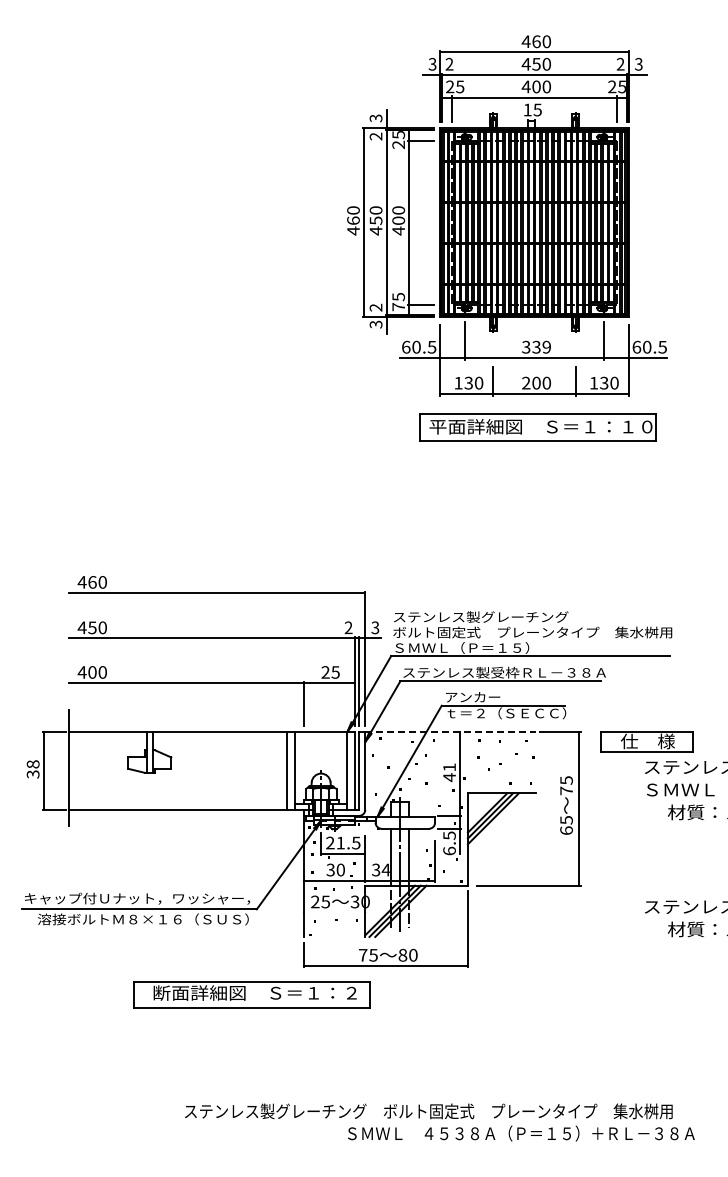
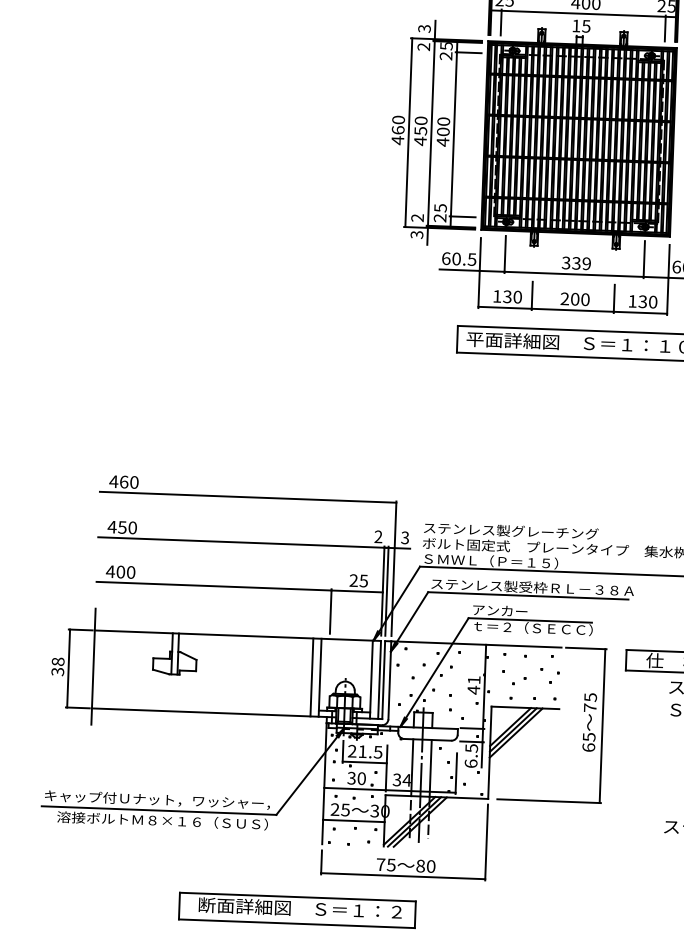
text: (398, 307) -> (440, 218), 75 -> 25
line: (450, 731) -> (476, 644), dashed -> solid
line: (334, 912) -> (353, 820), added
part: (251, 994) -> (296, 909), moved

